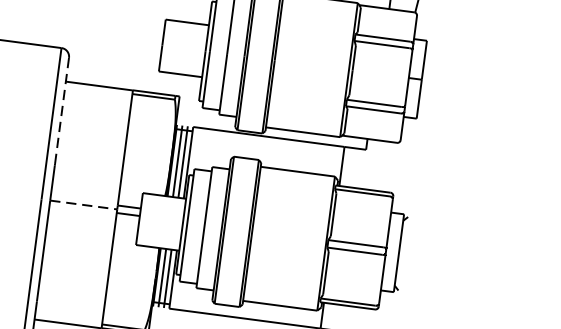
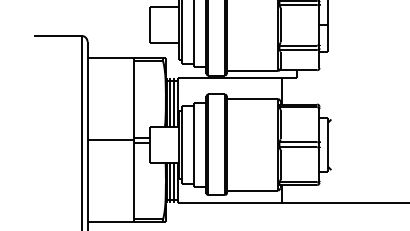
line: (61, 110) -> (87, 78), dashed -> solid
line: (84, 205) -> (111, 140), dashed -> solid

